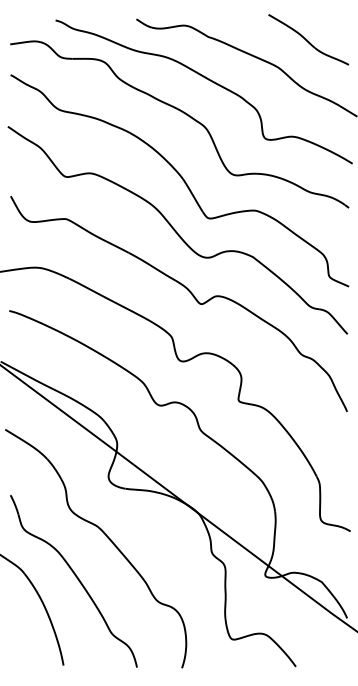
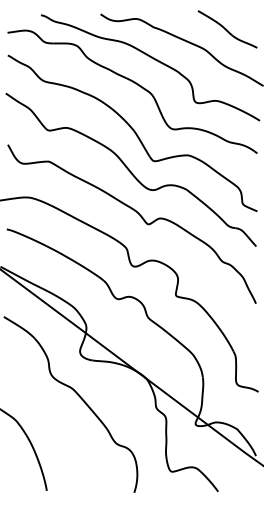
part: (73, 581) -> (54, 428), removed

